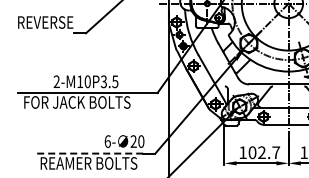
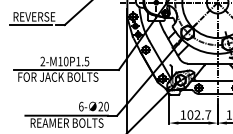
line: (41, 33) -> (31, 25), added
text: (103, 81) -> (78, 61), 2-M10P3.5 -> 2-M10P1.5
line: (88, 153) -> (66, 115), dashed -> solid

